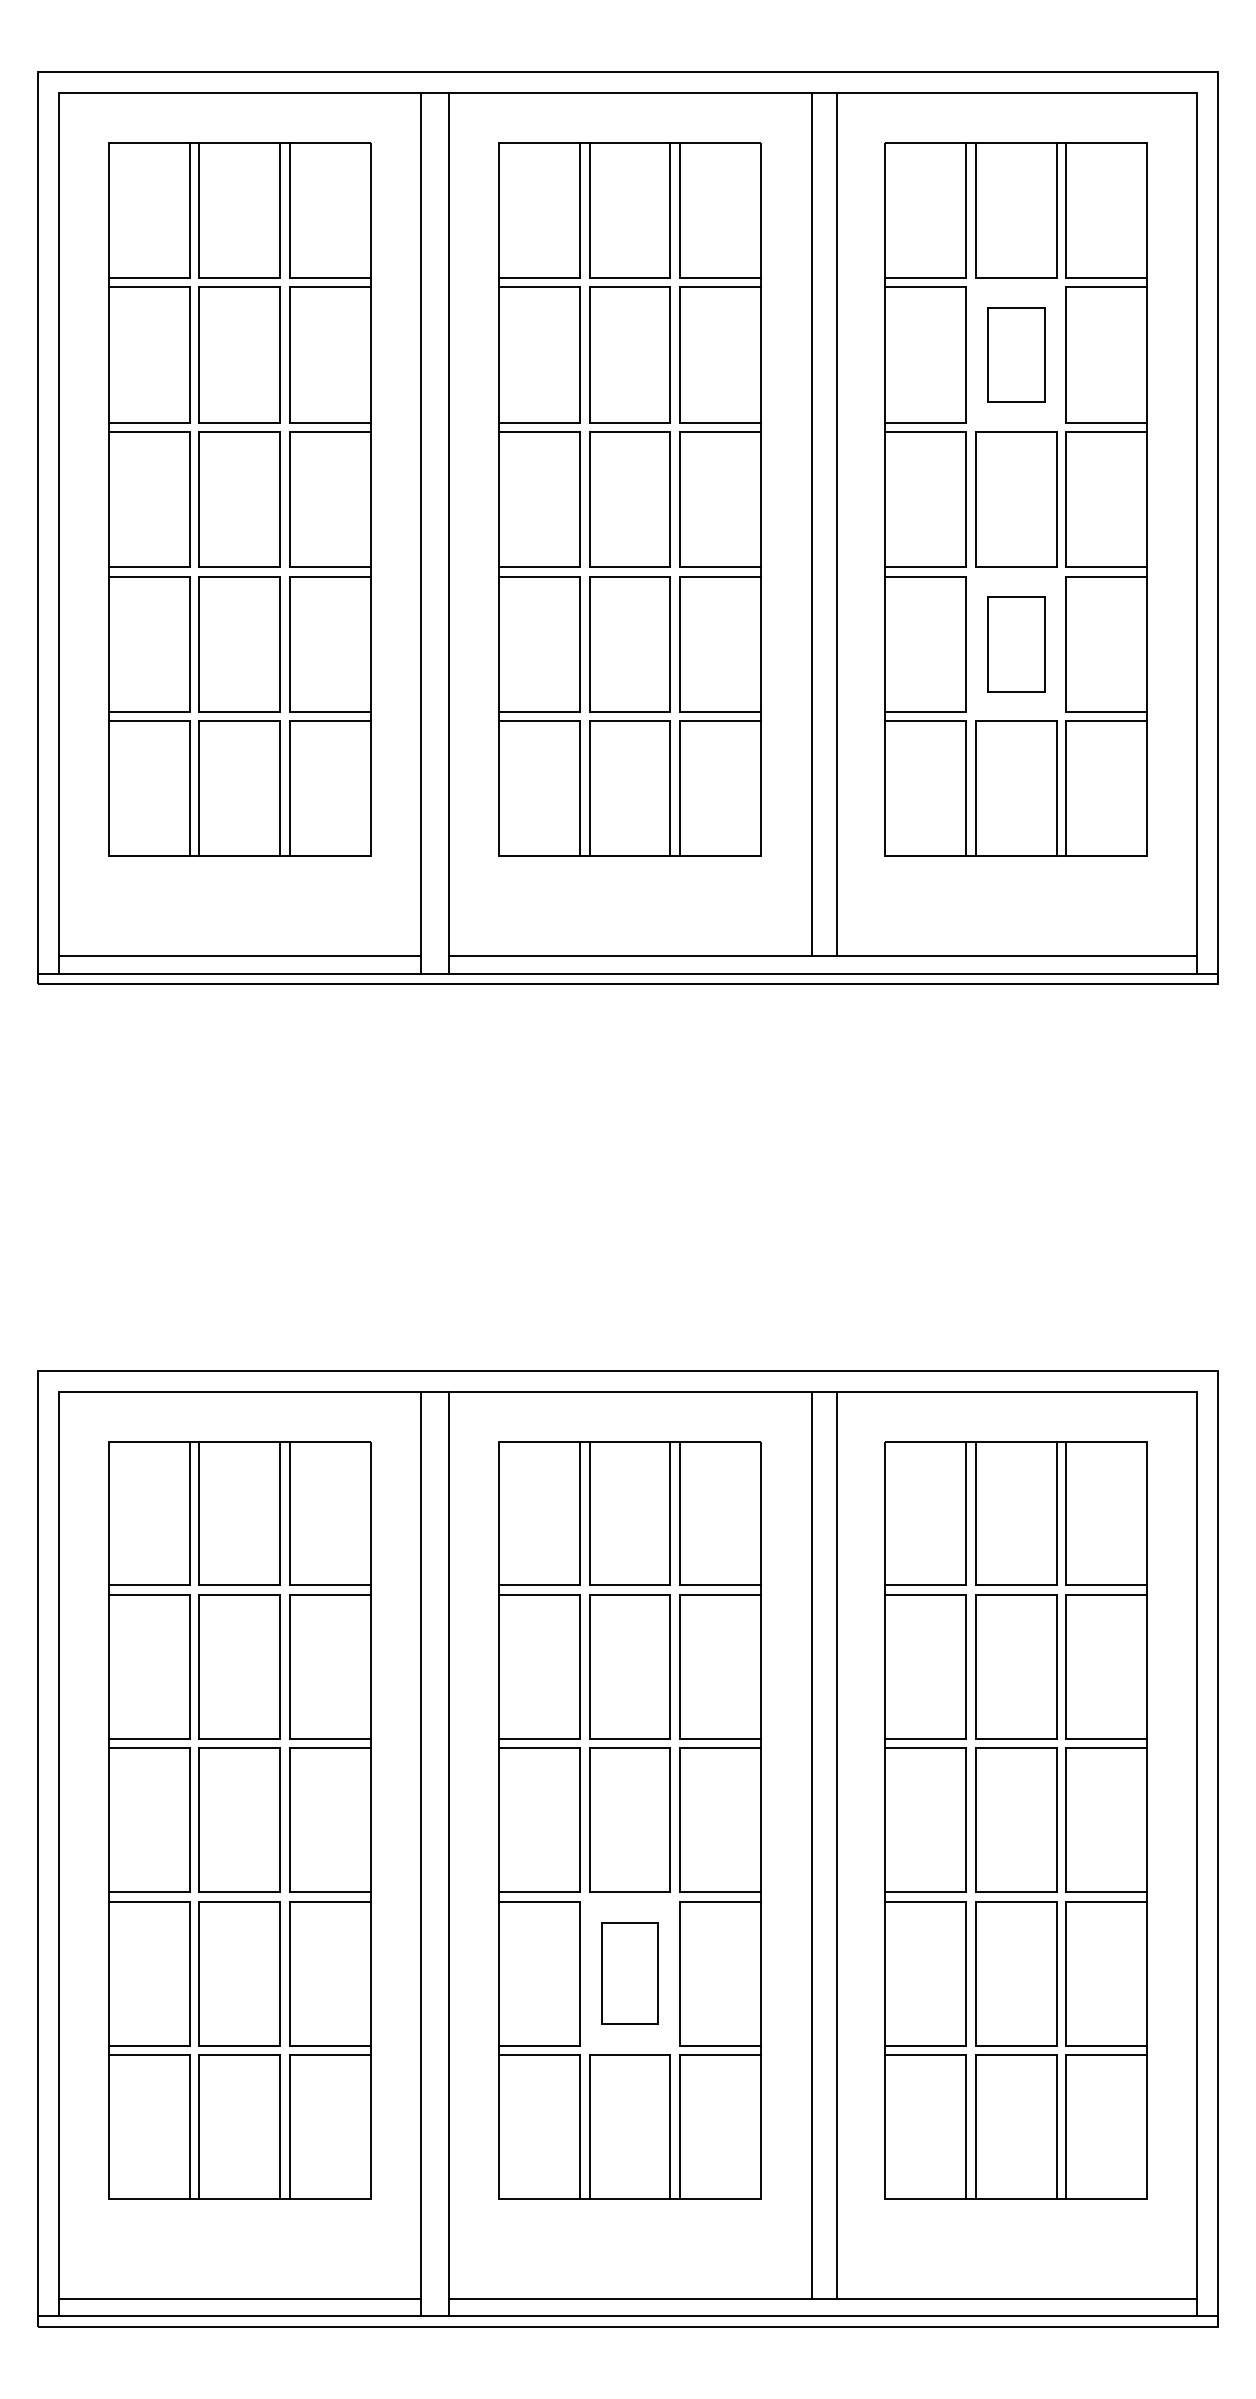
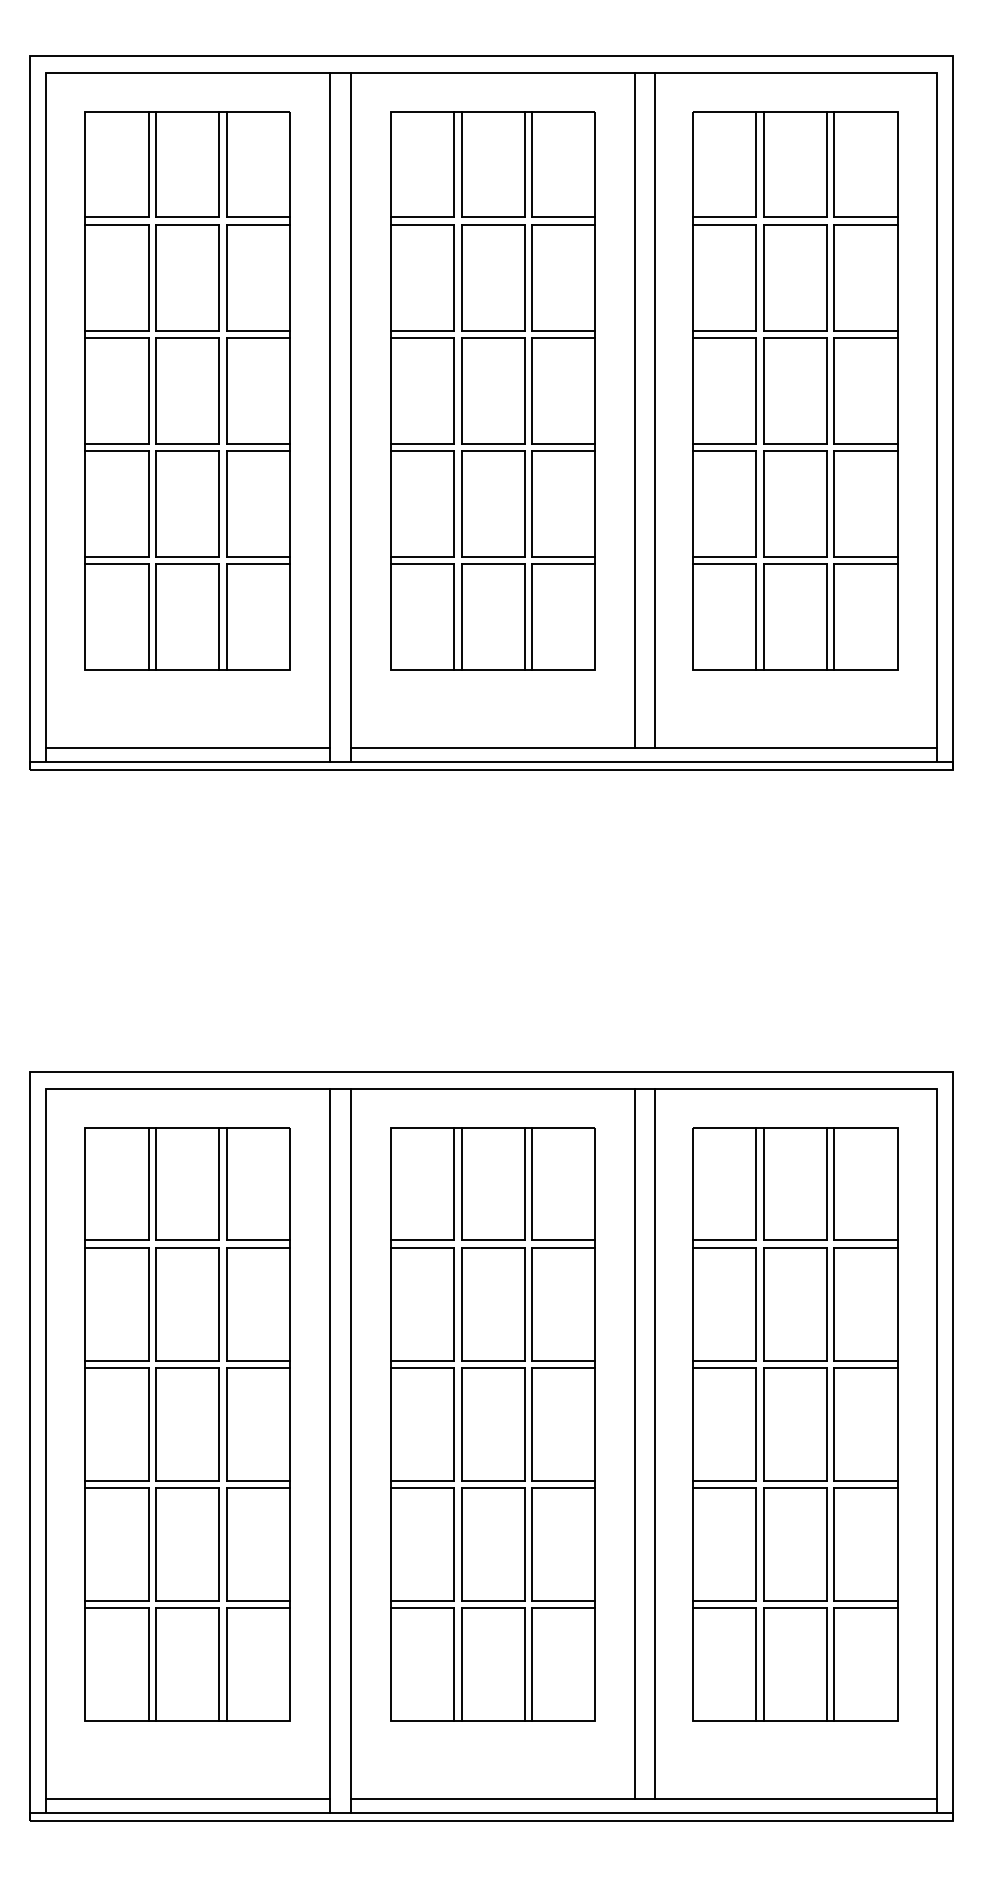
part: (1016, 354) -> (795, 277), size x1.43
part: (1016, 644) -> (795, 504), size x1.43
part: (629, 1973) -> (492, 1544), size x1.43

